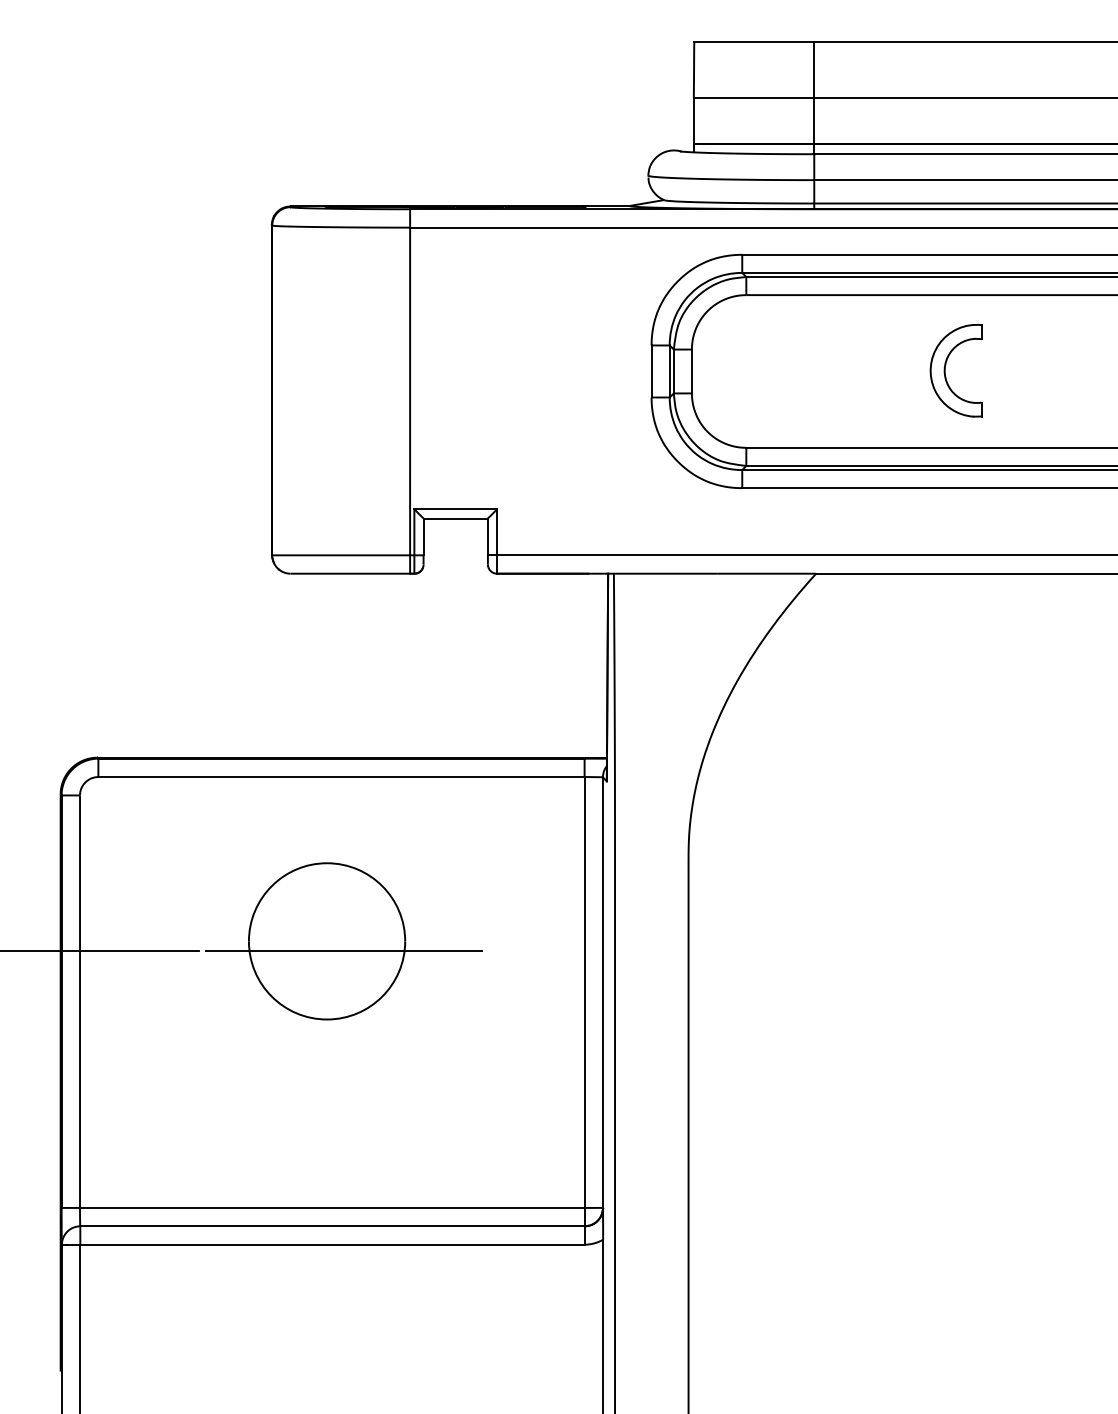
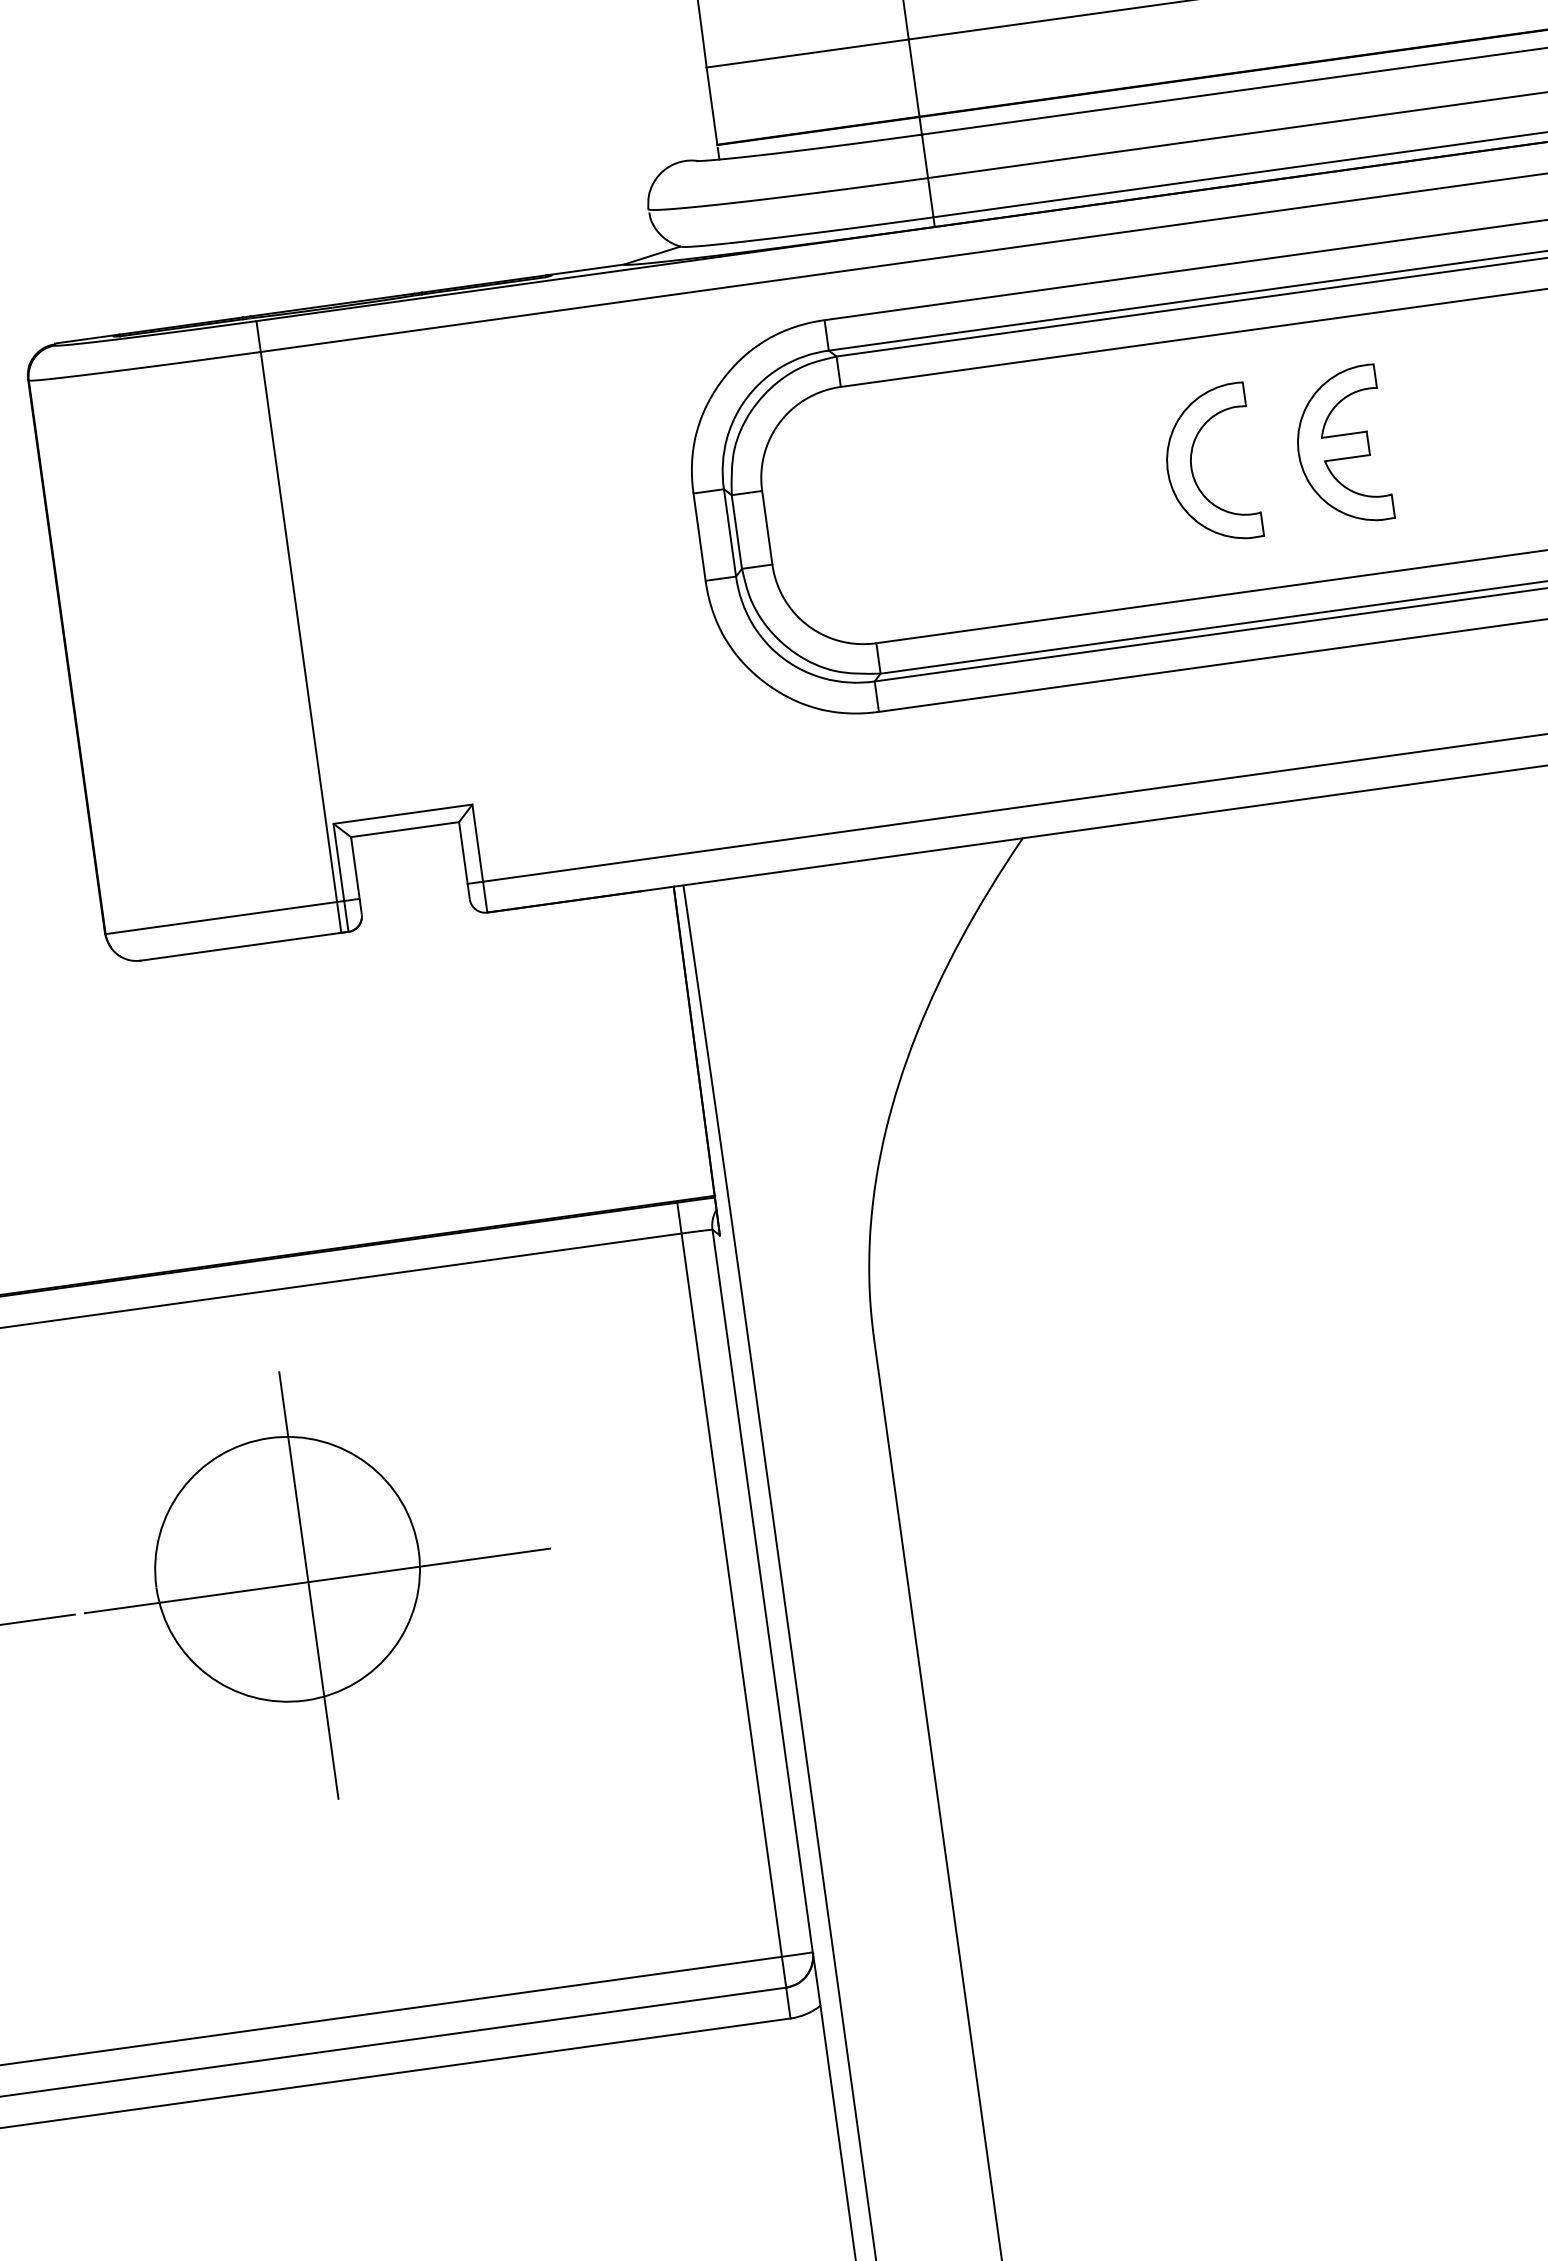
part: (1033, 370) -> (1340, 446), added
line: (338, 952) -> (309, 1585), added

